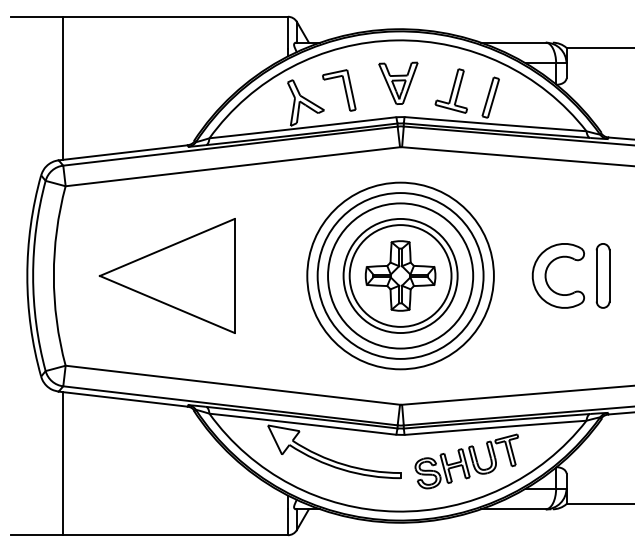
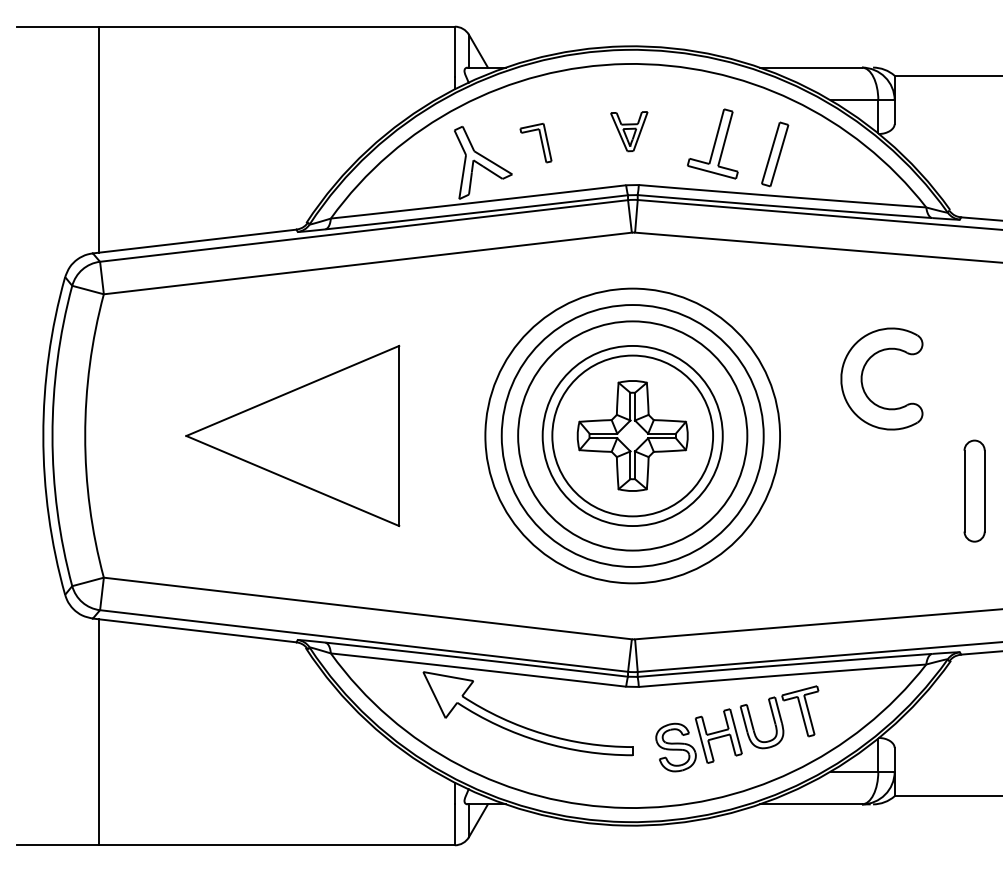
part: (398, 82) -> (629, 130), size x0.6
part: (339, 90) -> (536, 143), size x0.6
part: (166, 275) -> (291, 435), moved
part: (546, 275) -> (863, 378), moved
part: (602, 275) -> (973, 490), moved

